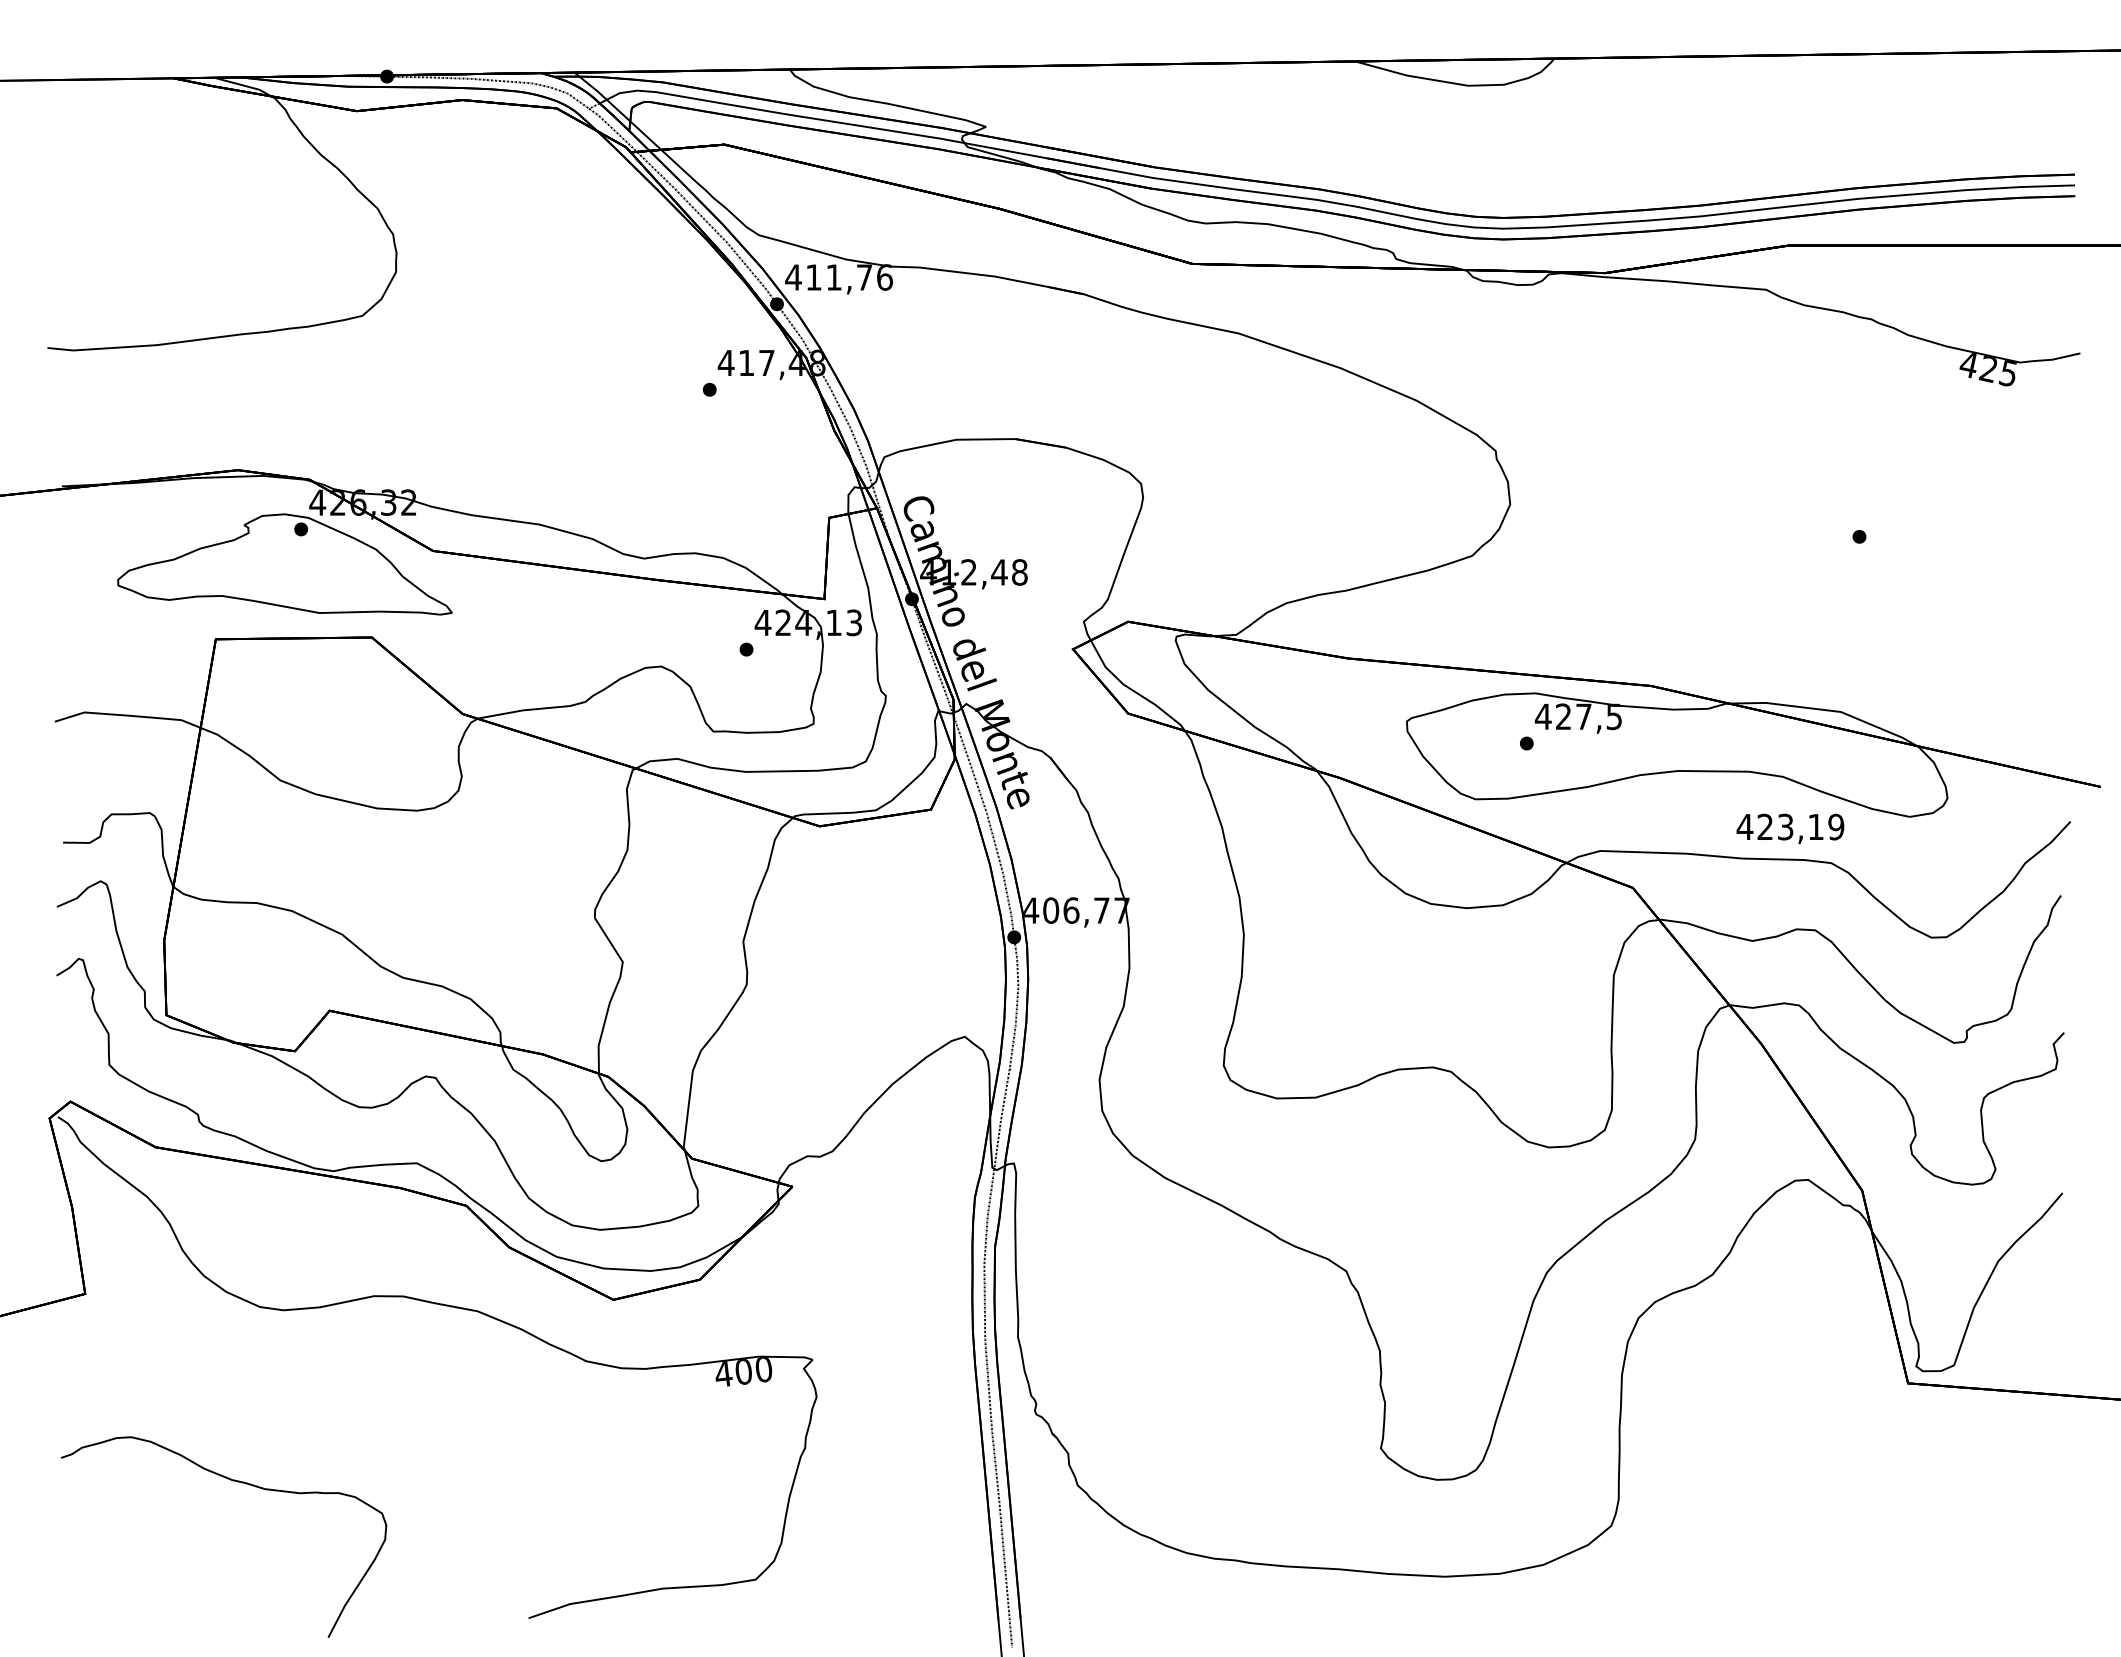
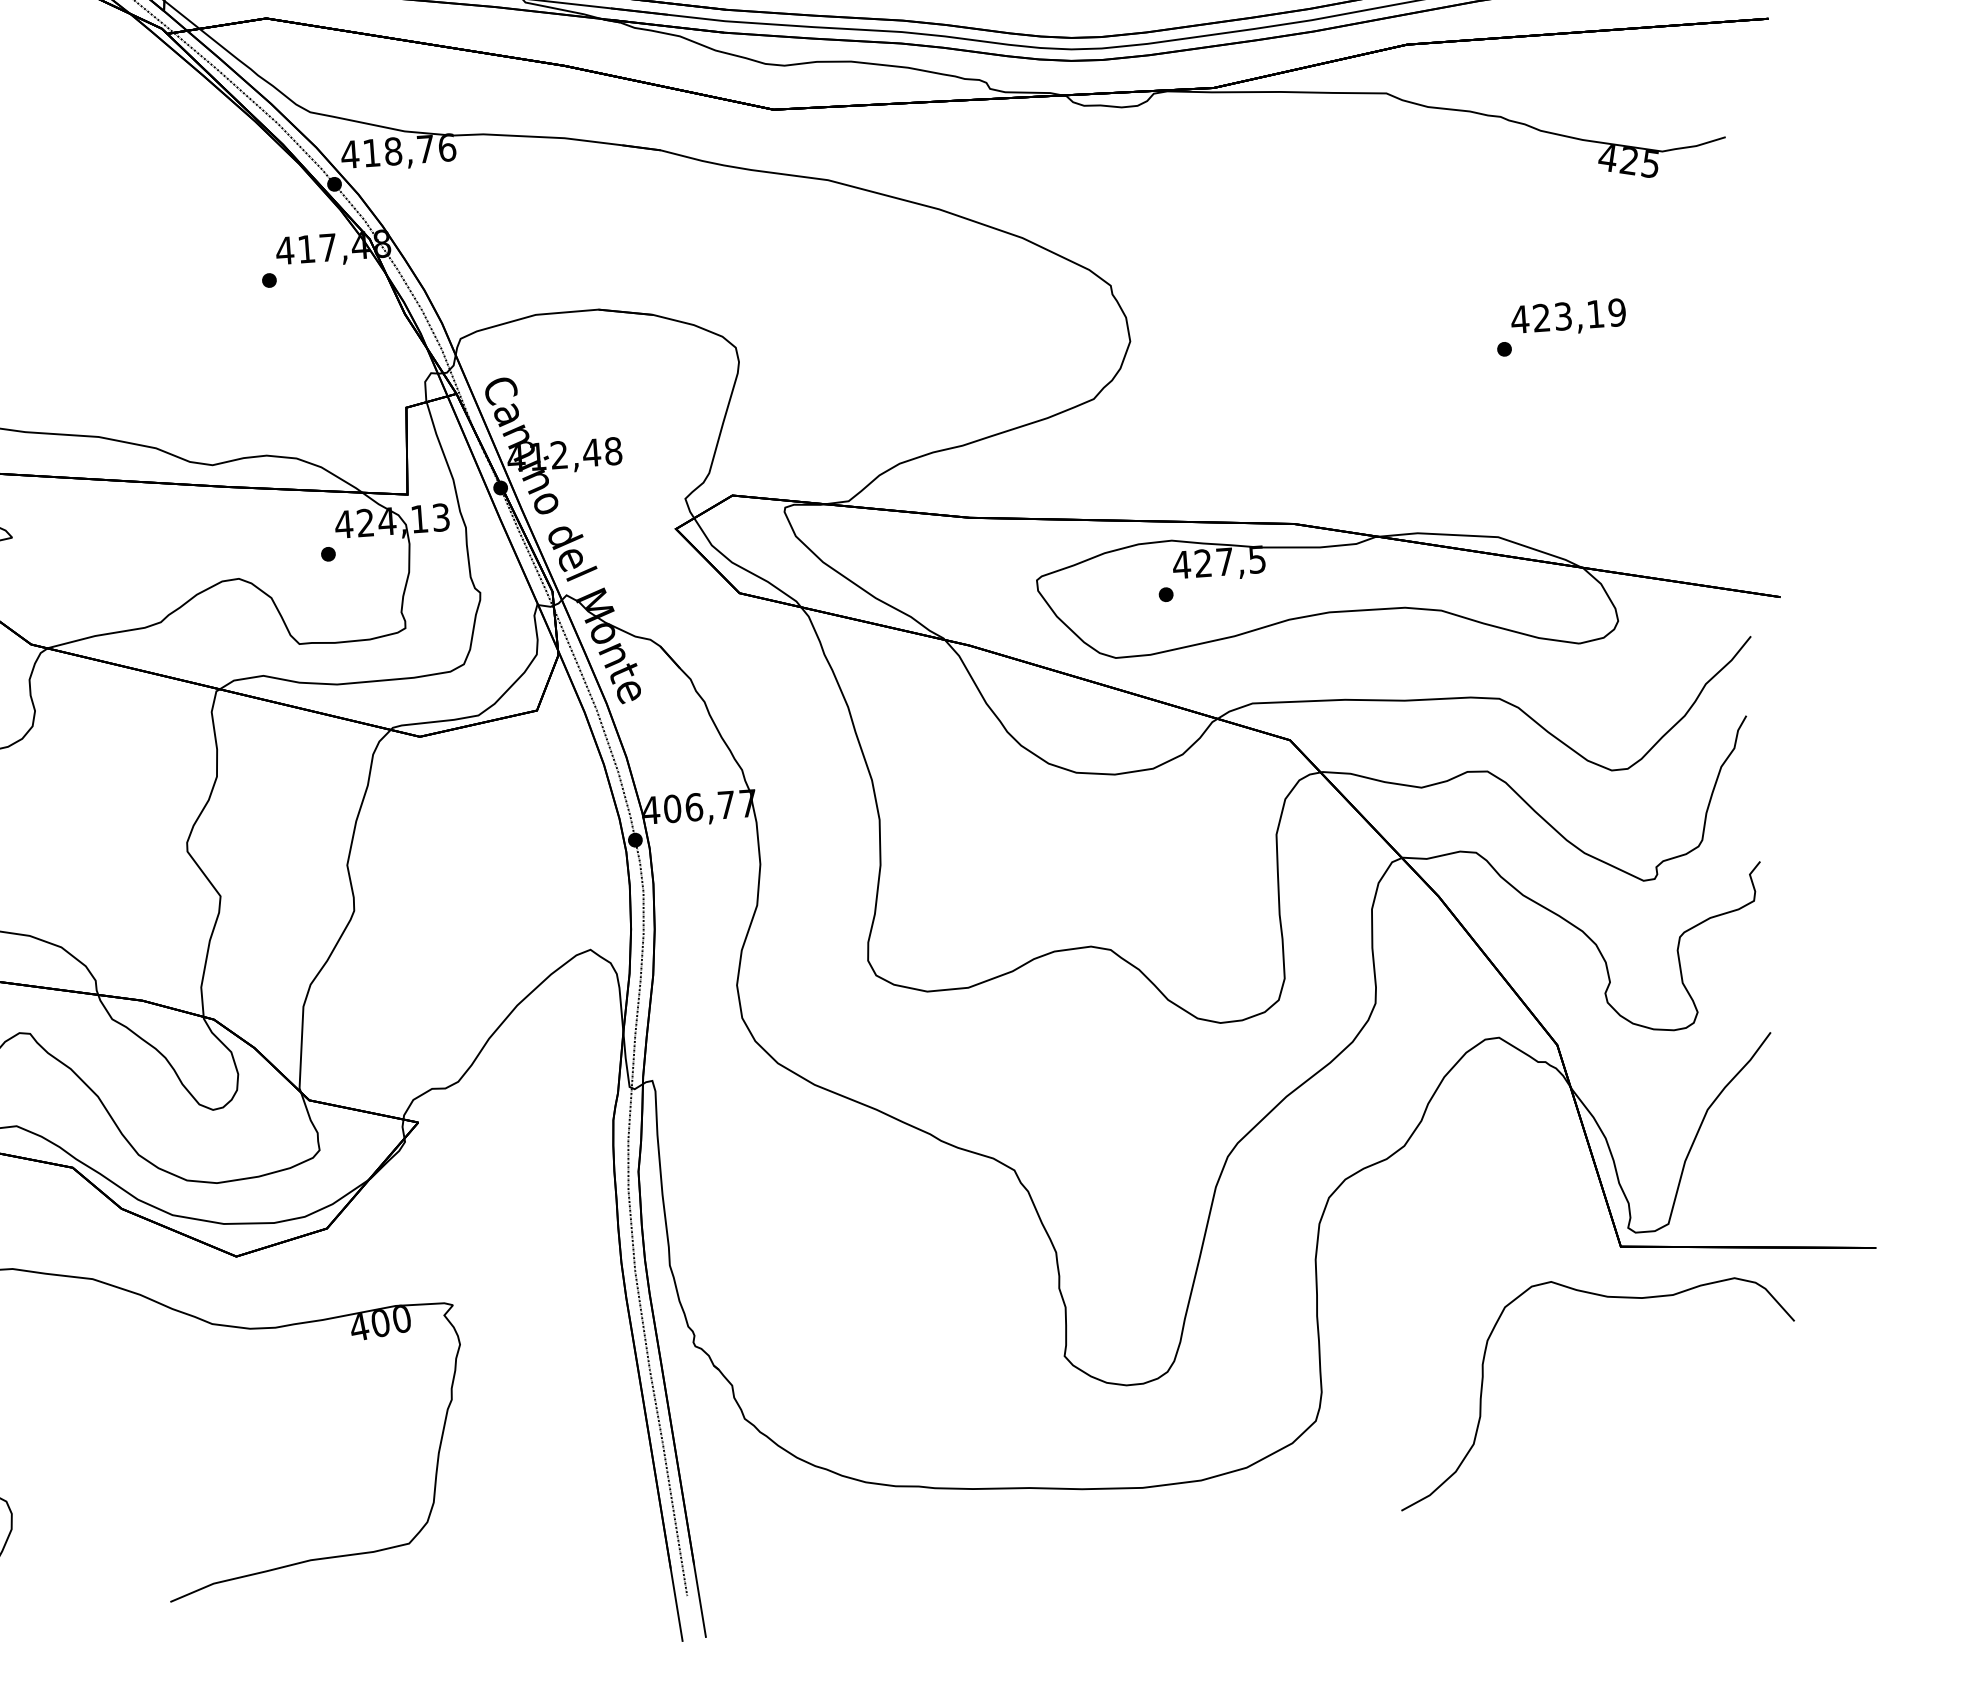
text: (834, 277) -> (393, 151), 411,76 -> 418,76
text: (1790, 828) -> (1568, 317), moved
part: (1892, 1430) -> (1607, 1298), added

